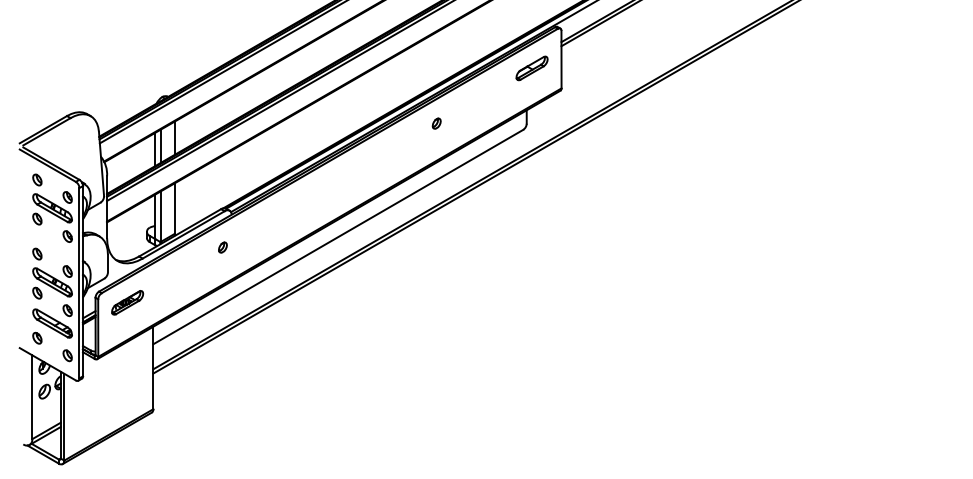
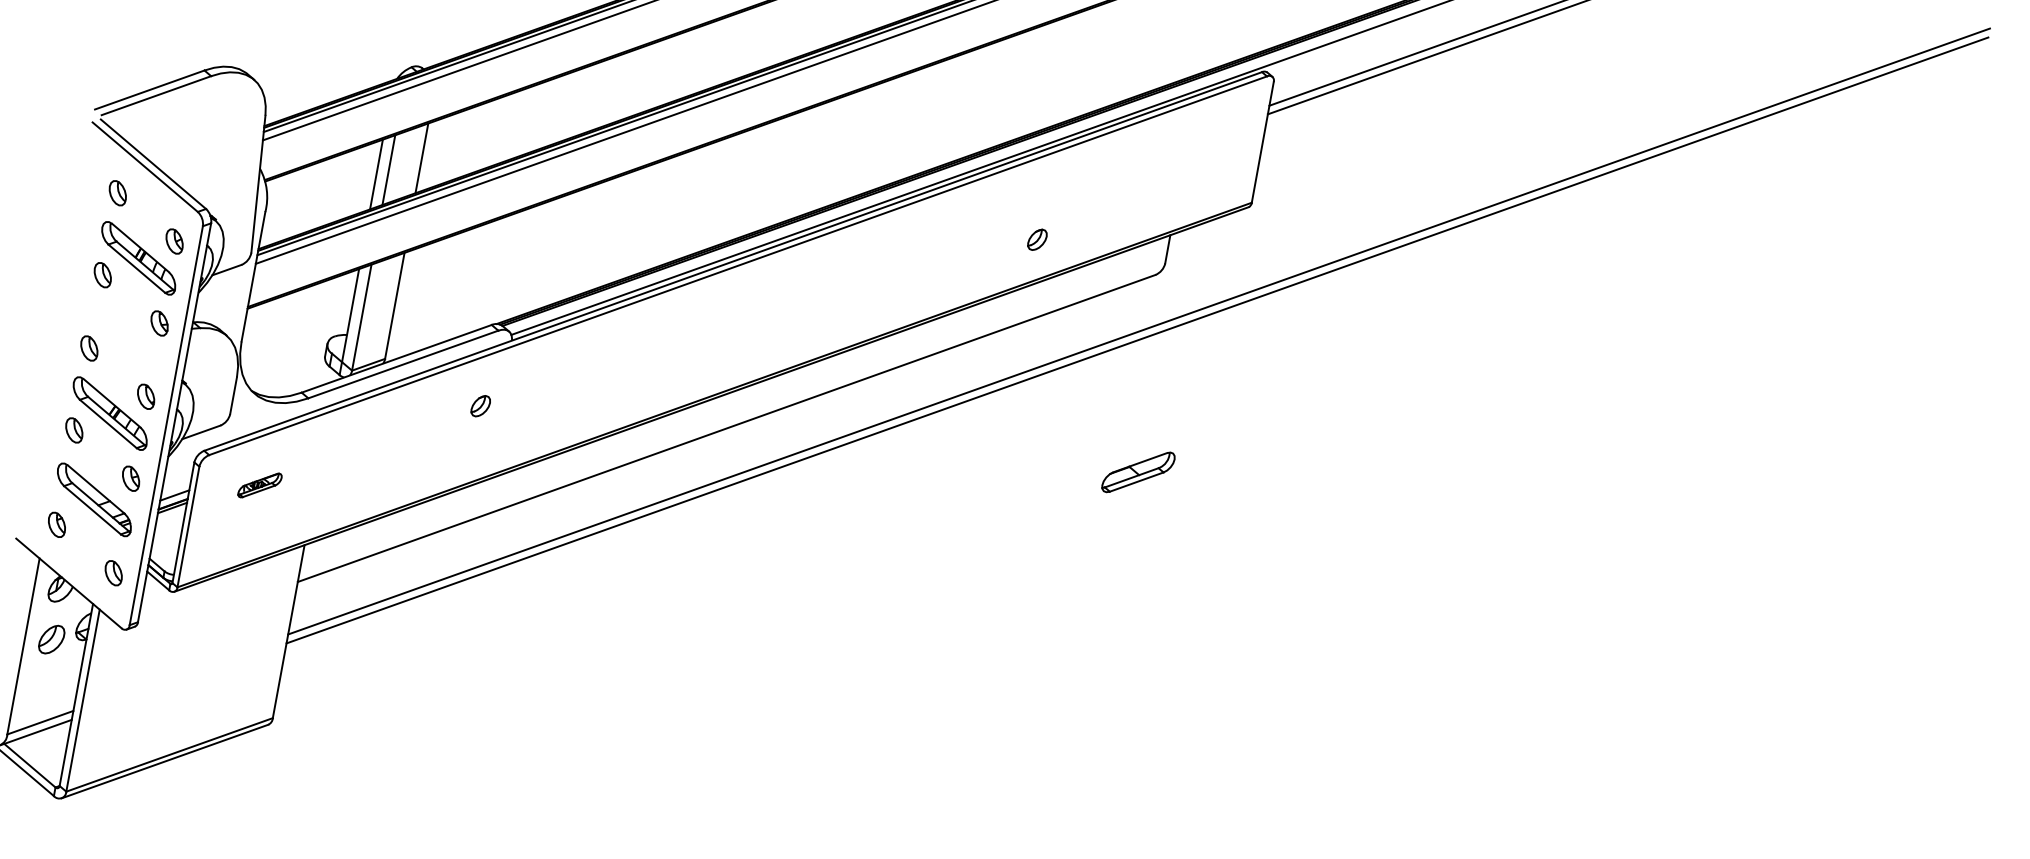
part: (531, 68) -> (1137, 472), moved
part: (436, 123) -> (1036, 239), moved
part: (127, 302) -> (259, 484), size x0.6

